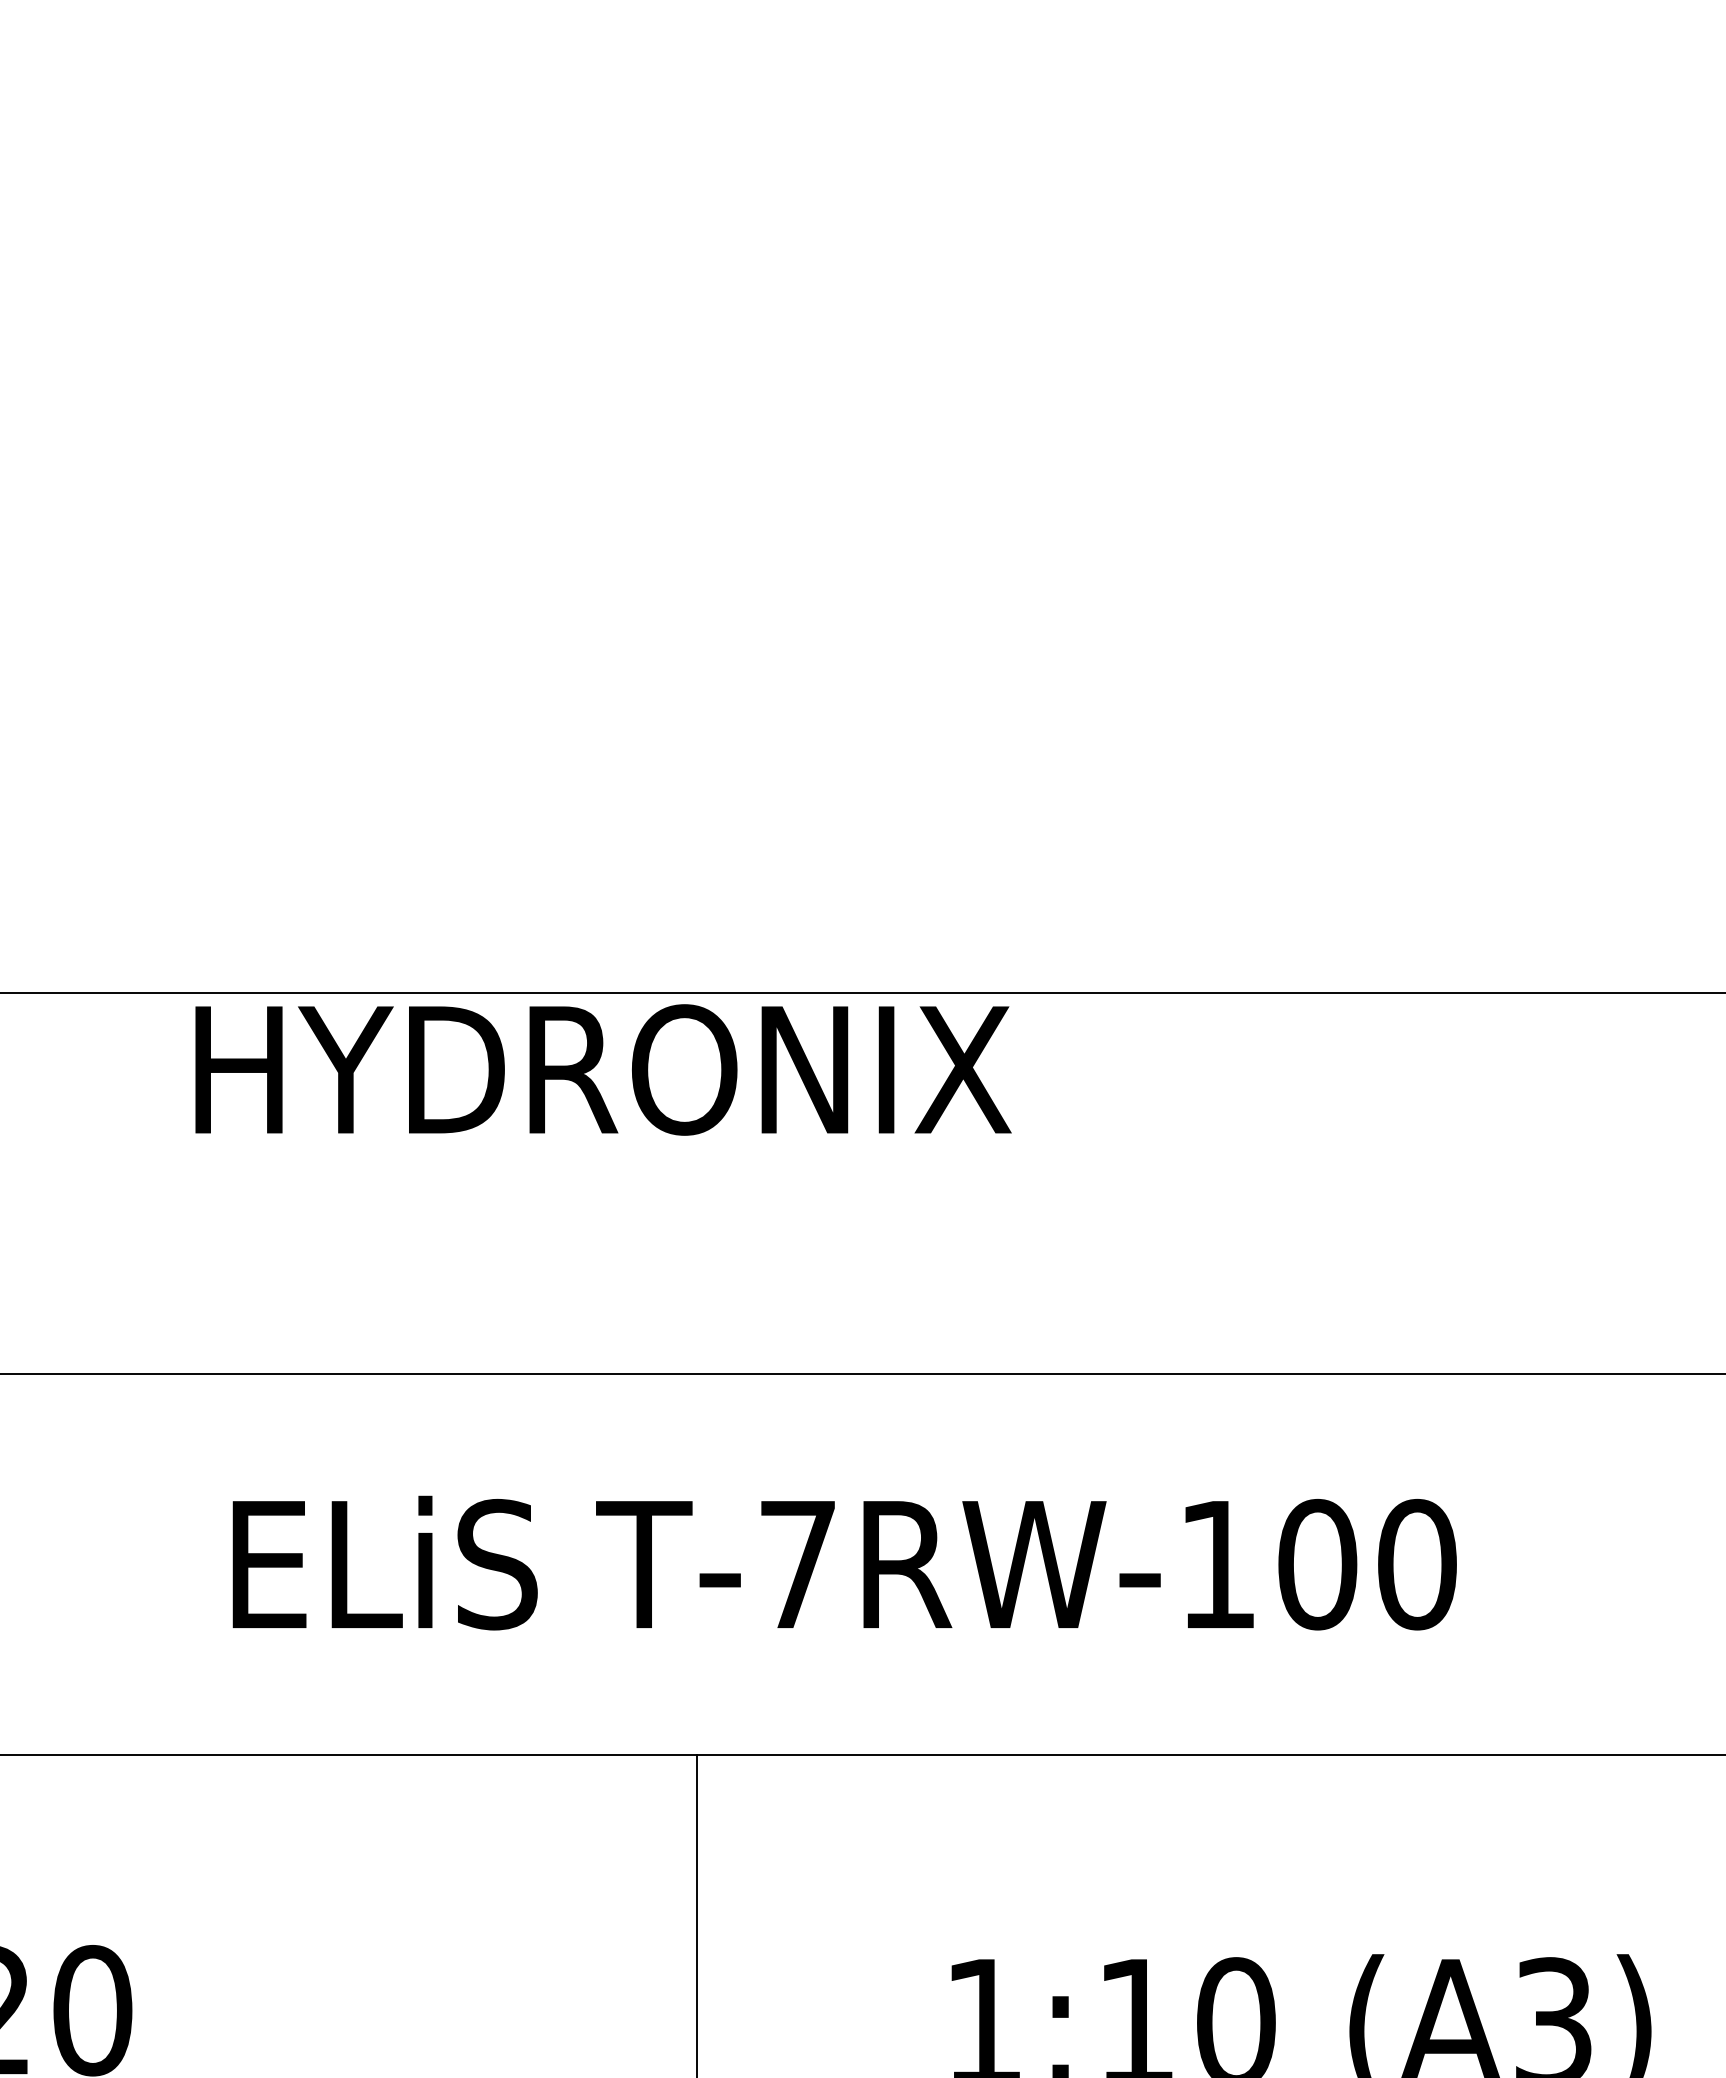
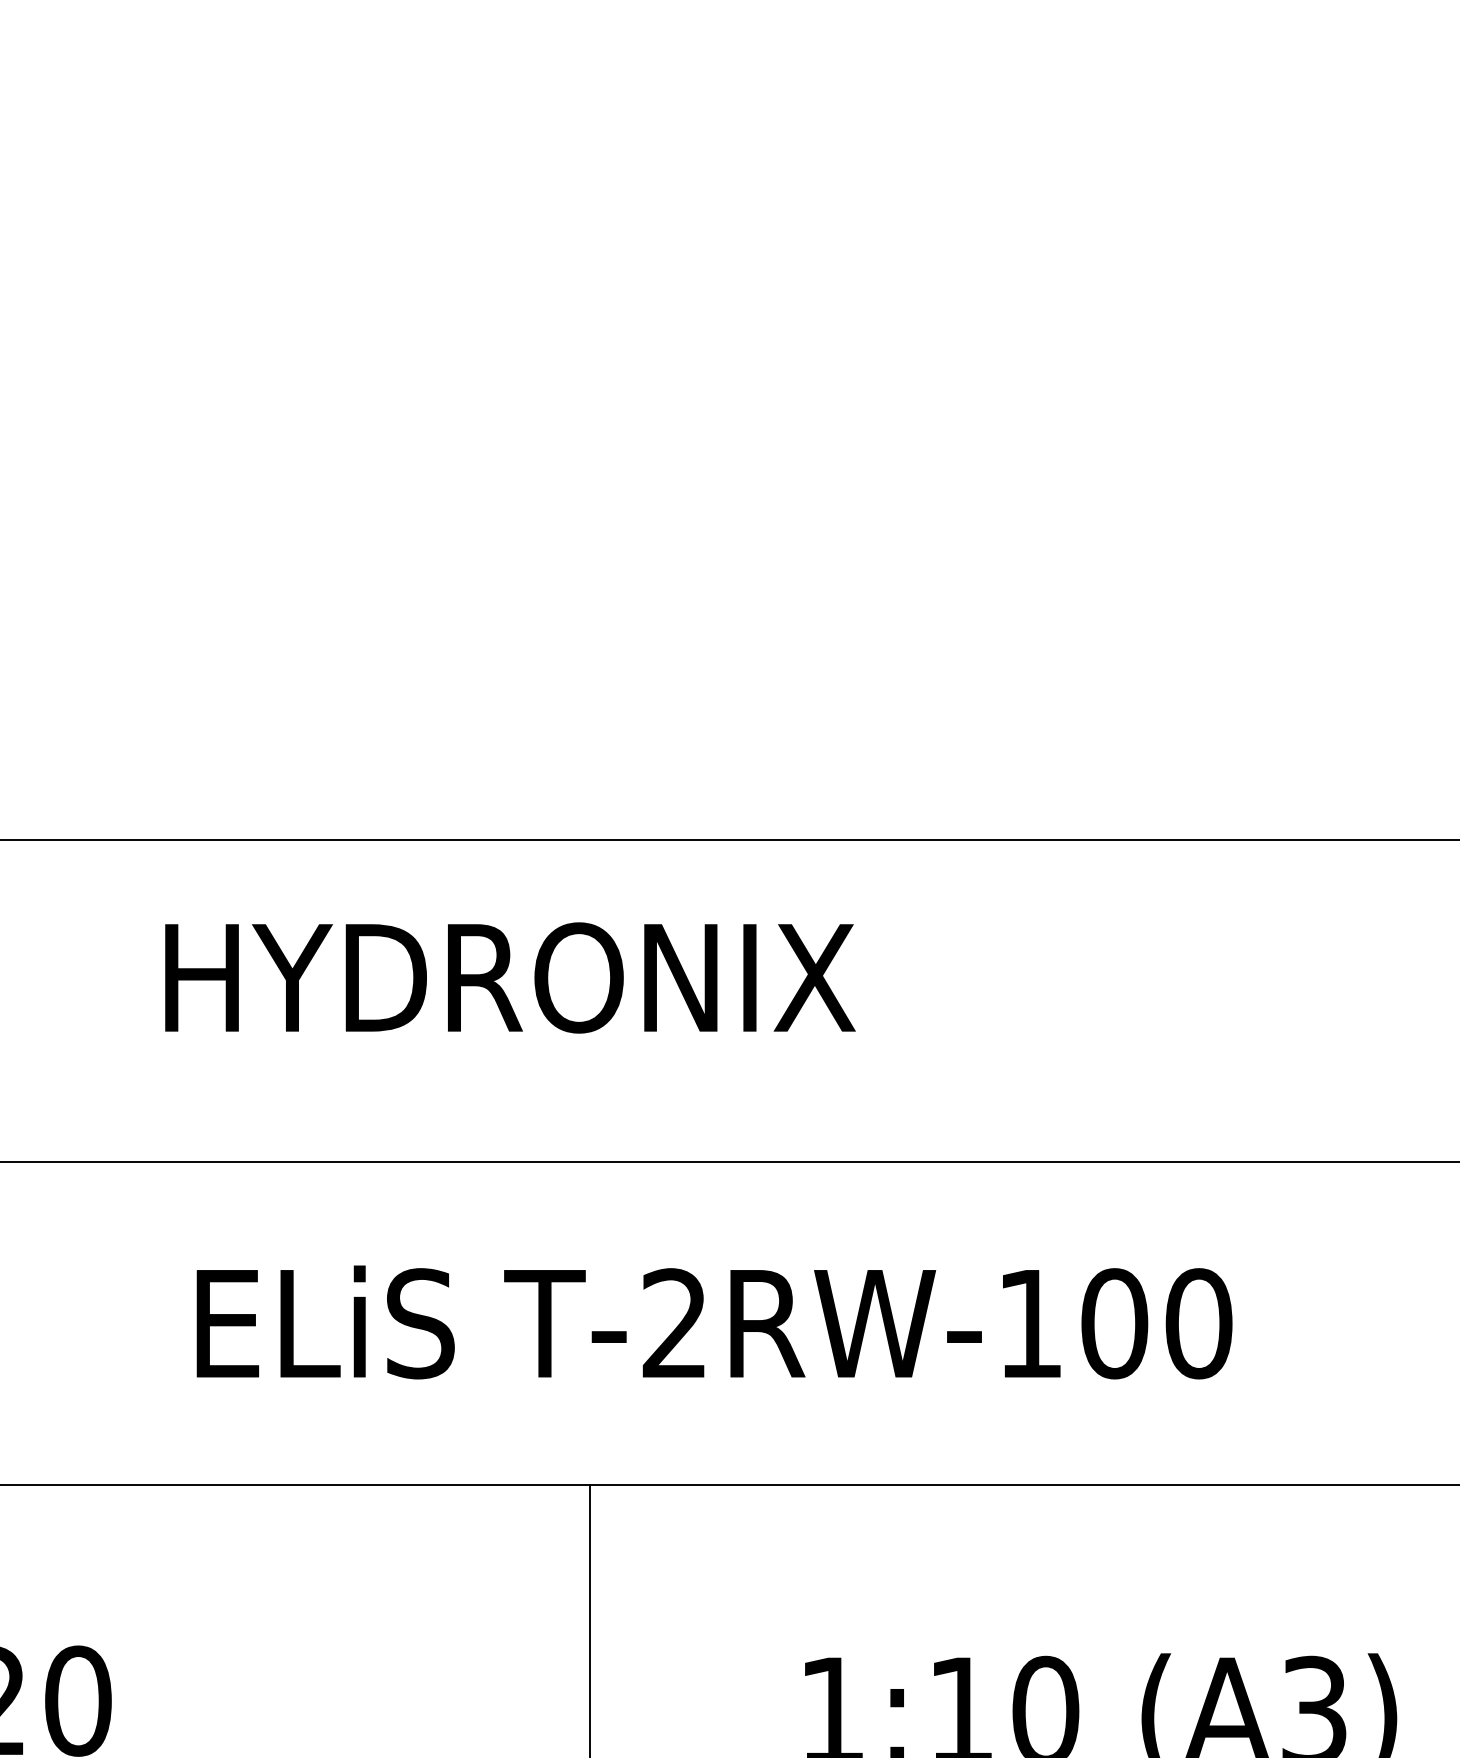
text: (603, 1069) -> (510, 977), moved
text: (797, 1563) -> (674, 1322), T-7RW-100 -> T-2RW-100

